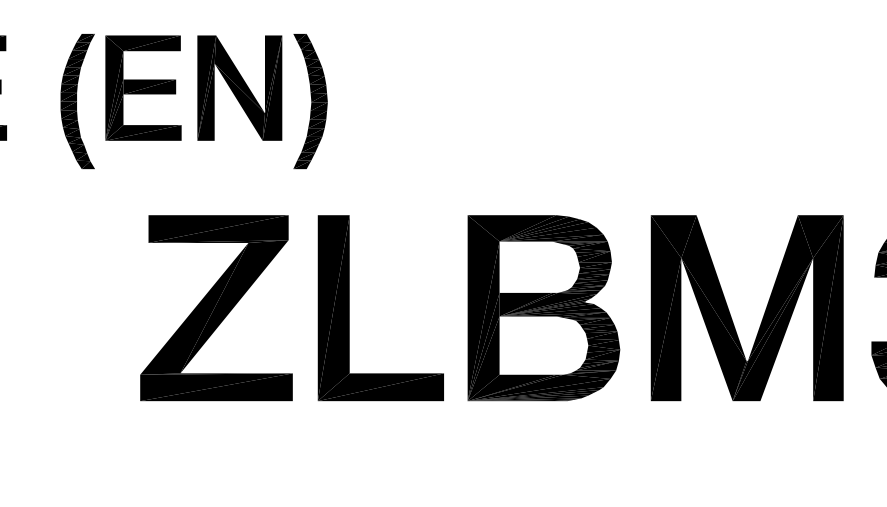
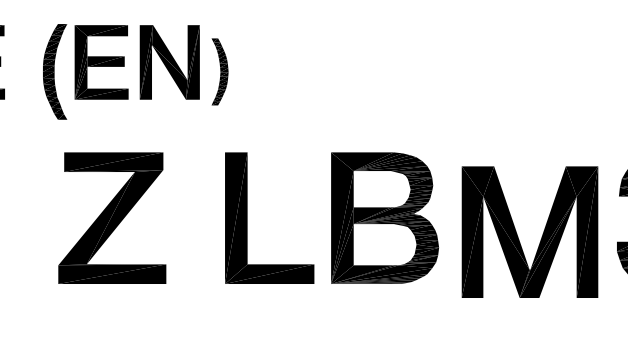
part: (311, 100) -> (220, 71), size x0.7
part: (216, 307) -> (112, 217), moved
part: (730, 314) -> (518, 236), moved

